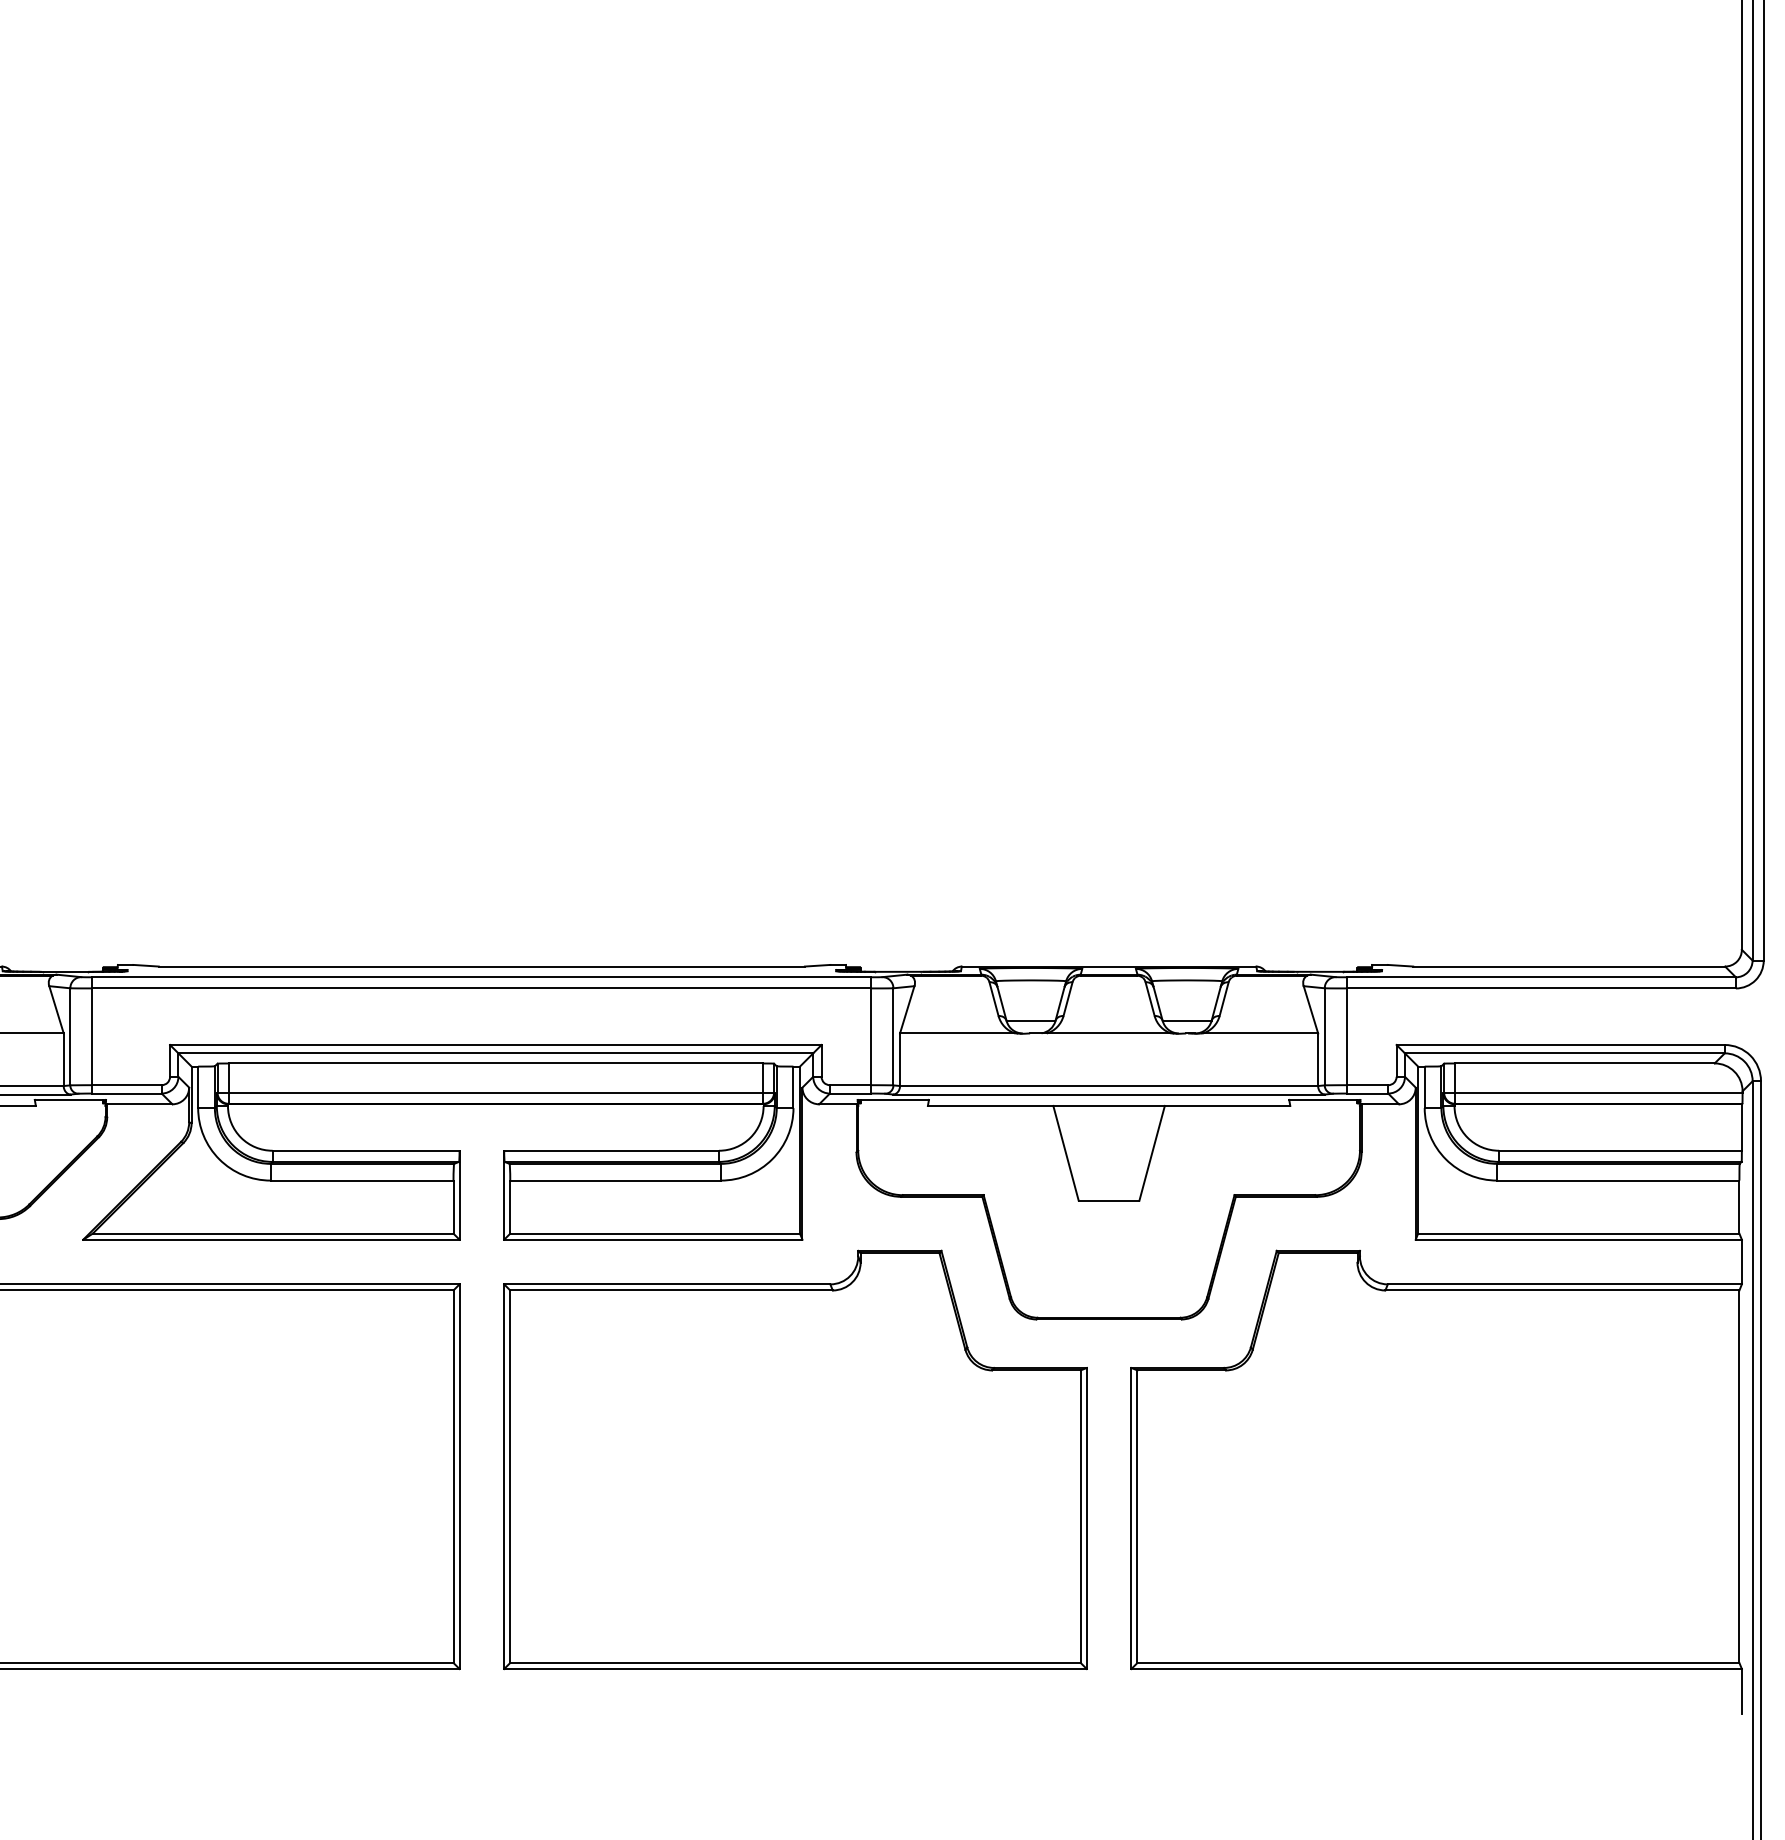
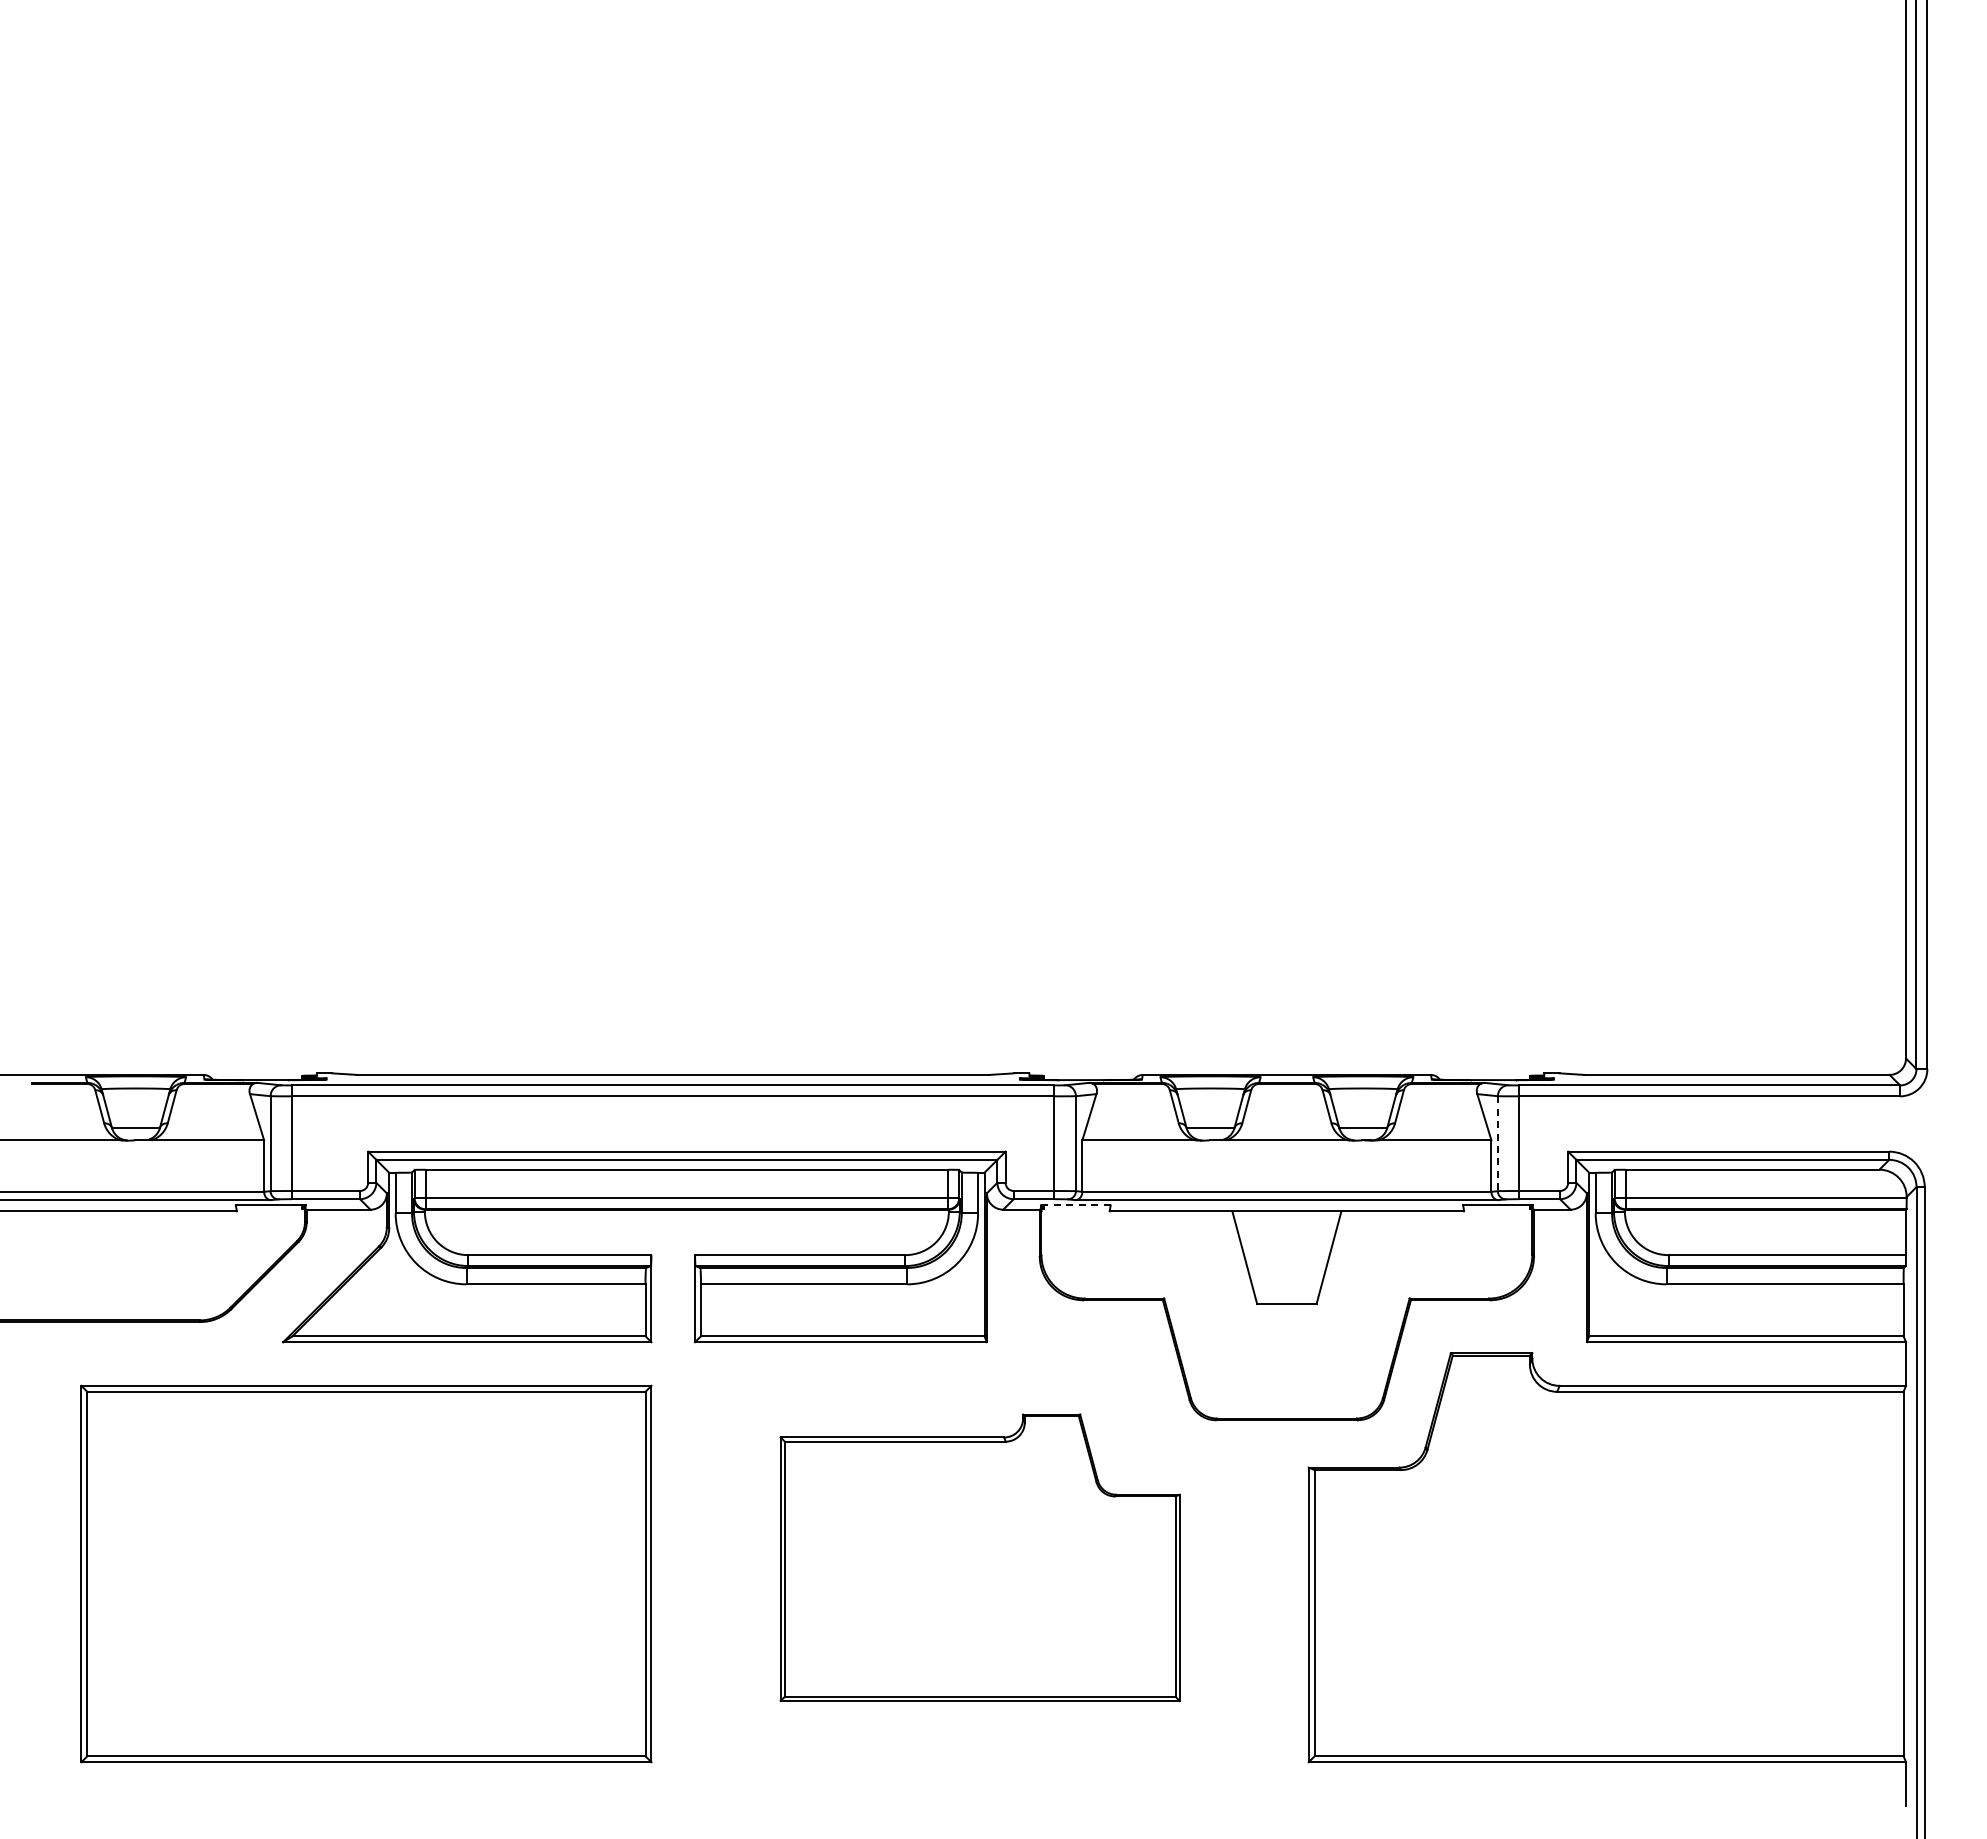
line: (1324, 1037) -> (1497, 1144), solid -> dashed
line: (893, 1100) -> (1075, 1205), solid -> dashed
part: (795, 1459) -> (980, 1557), size x0.7

